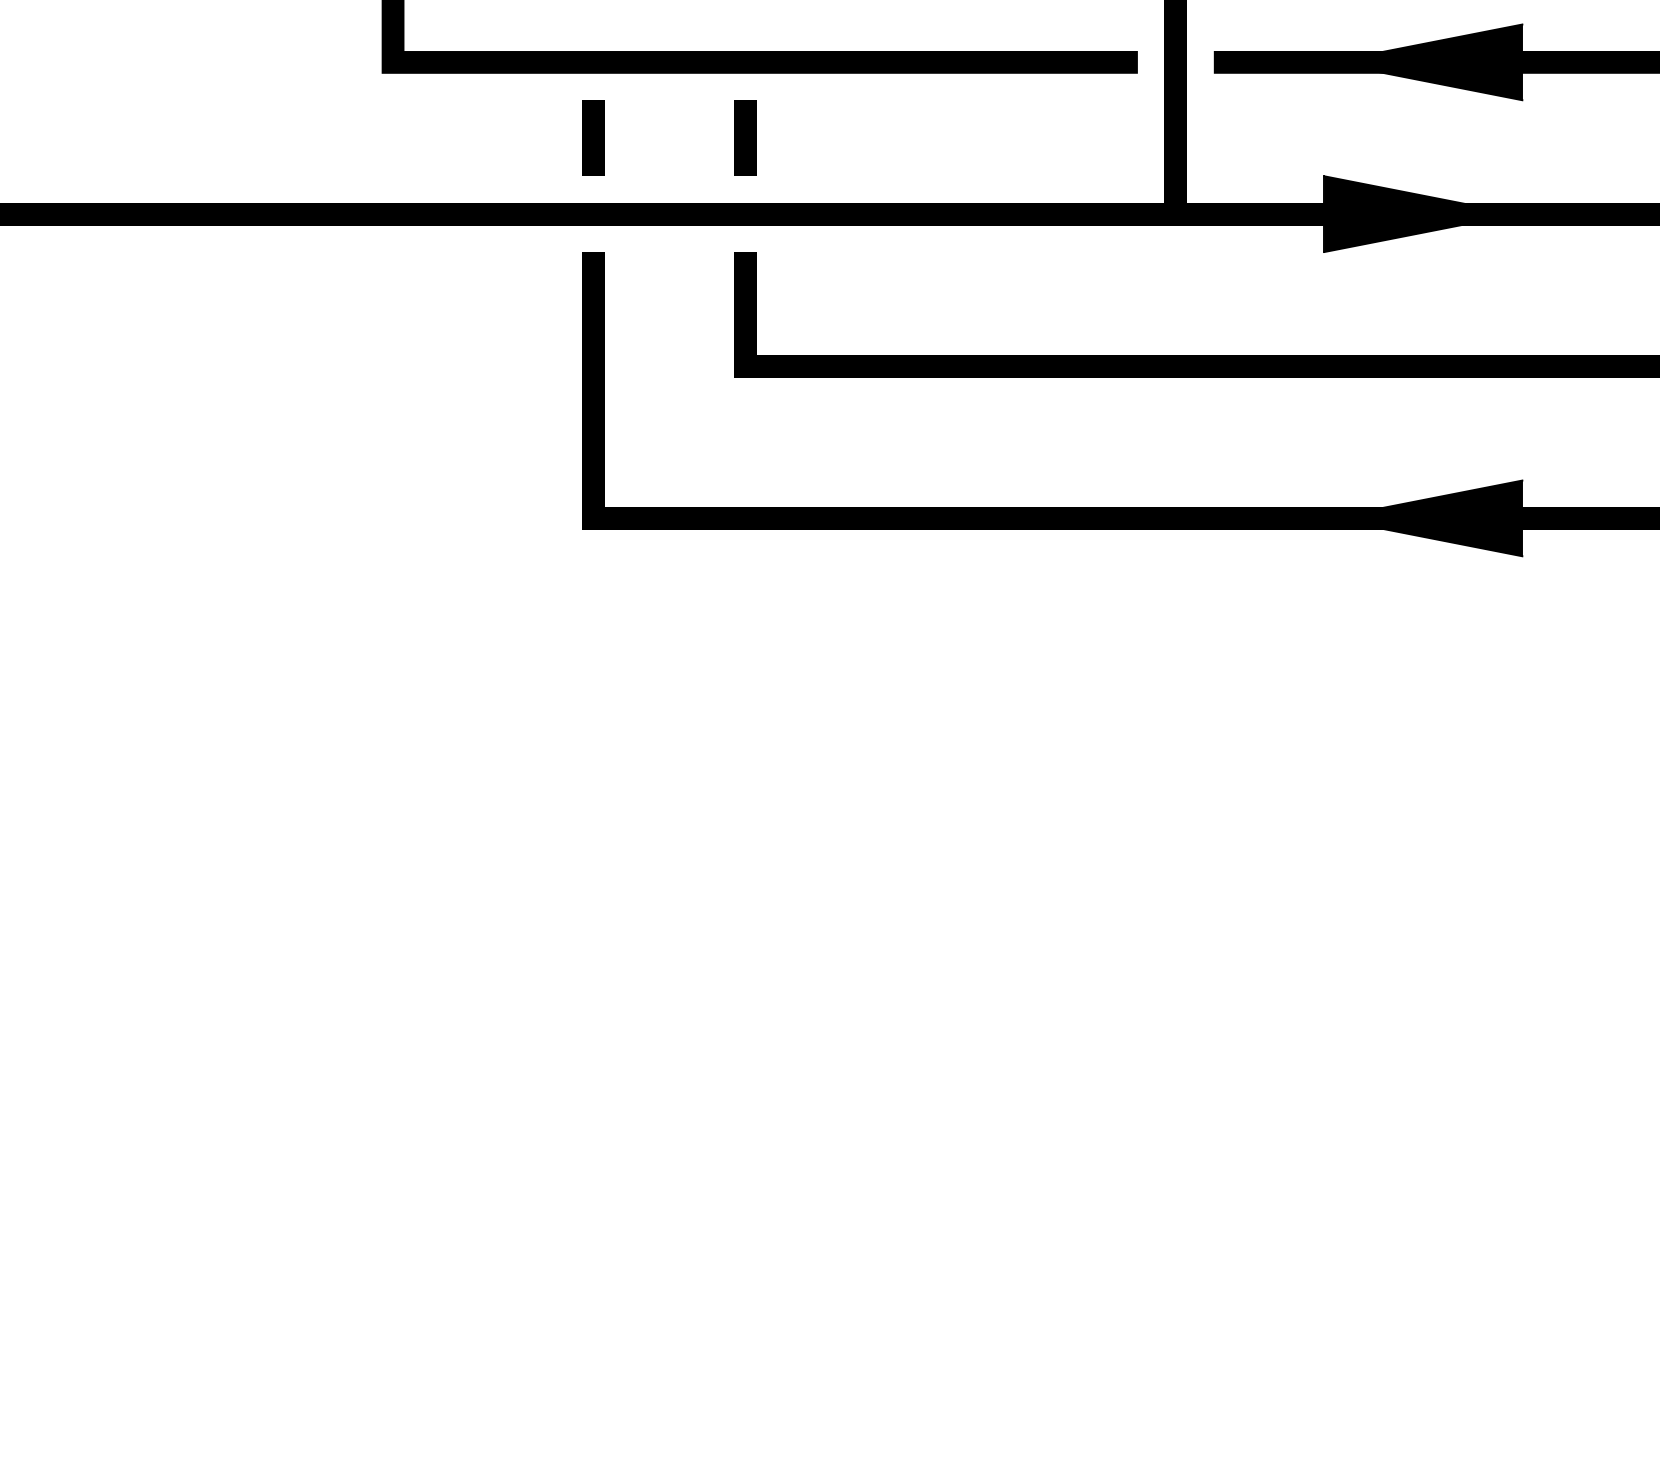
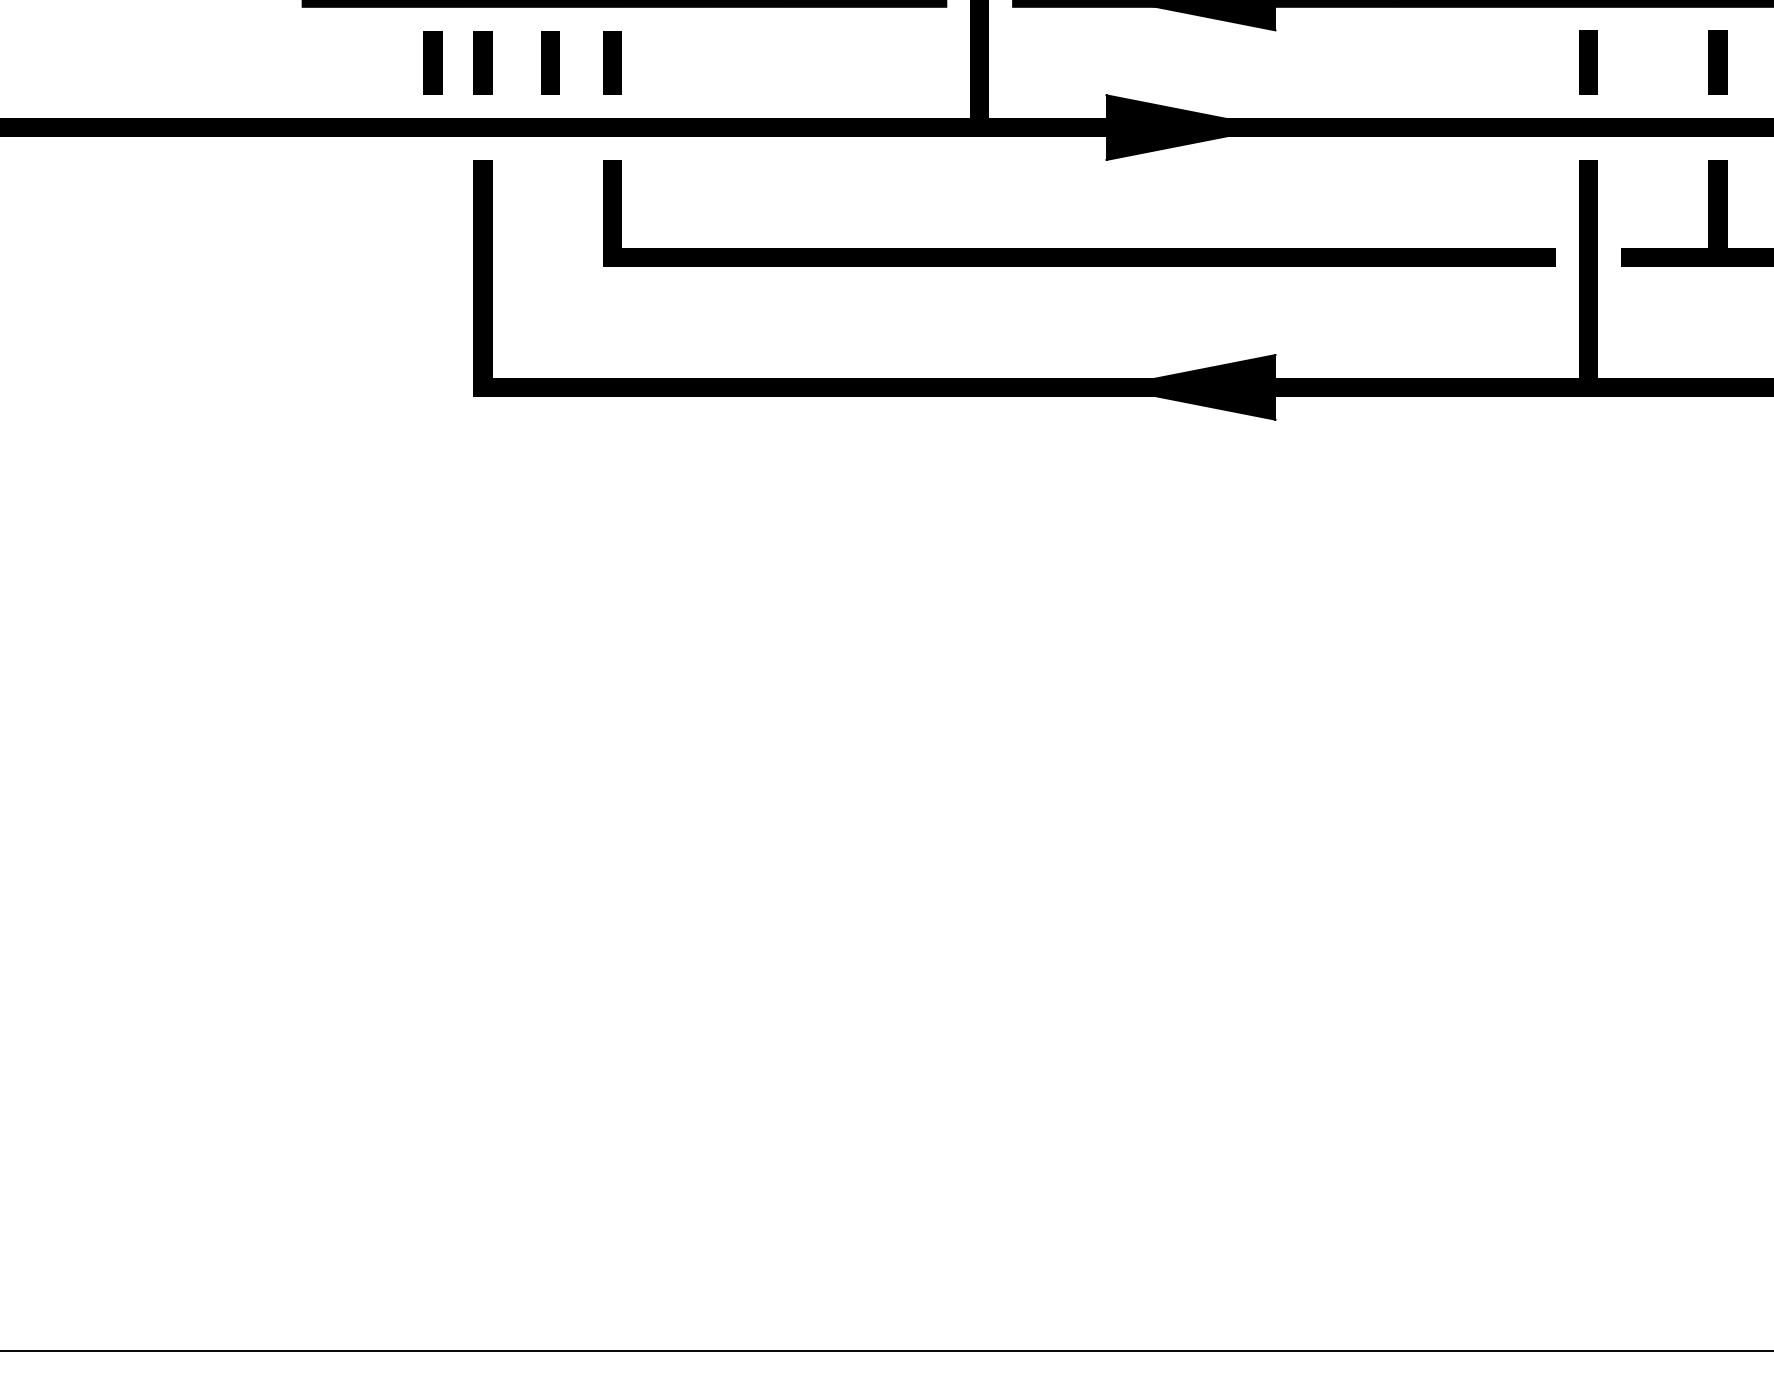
line: (534, 137) -> (432, 62), added
line: (673, 137) -> (550, 62), added

